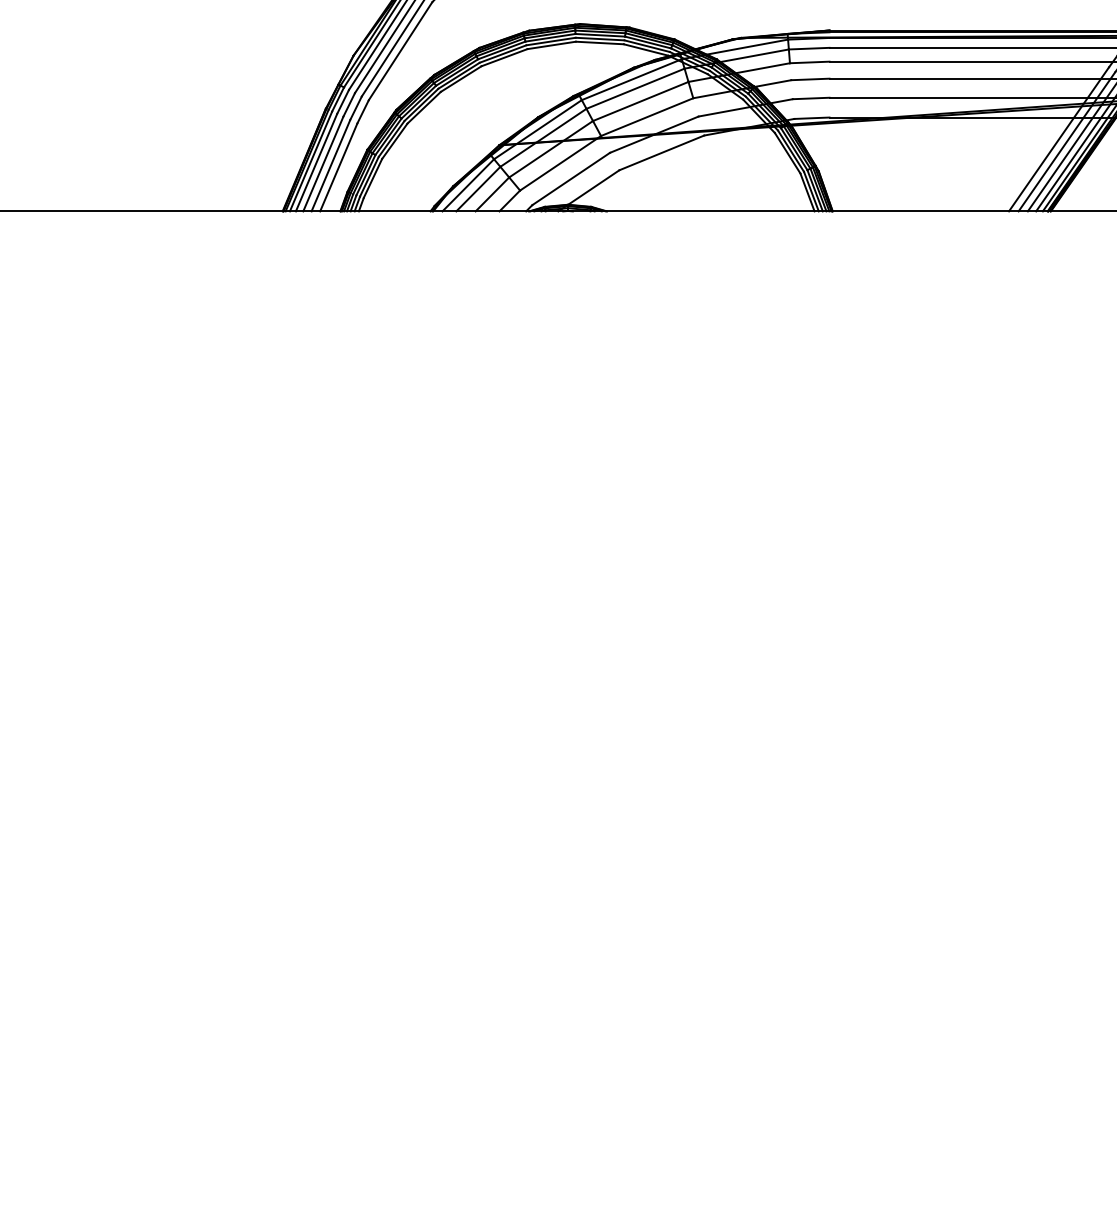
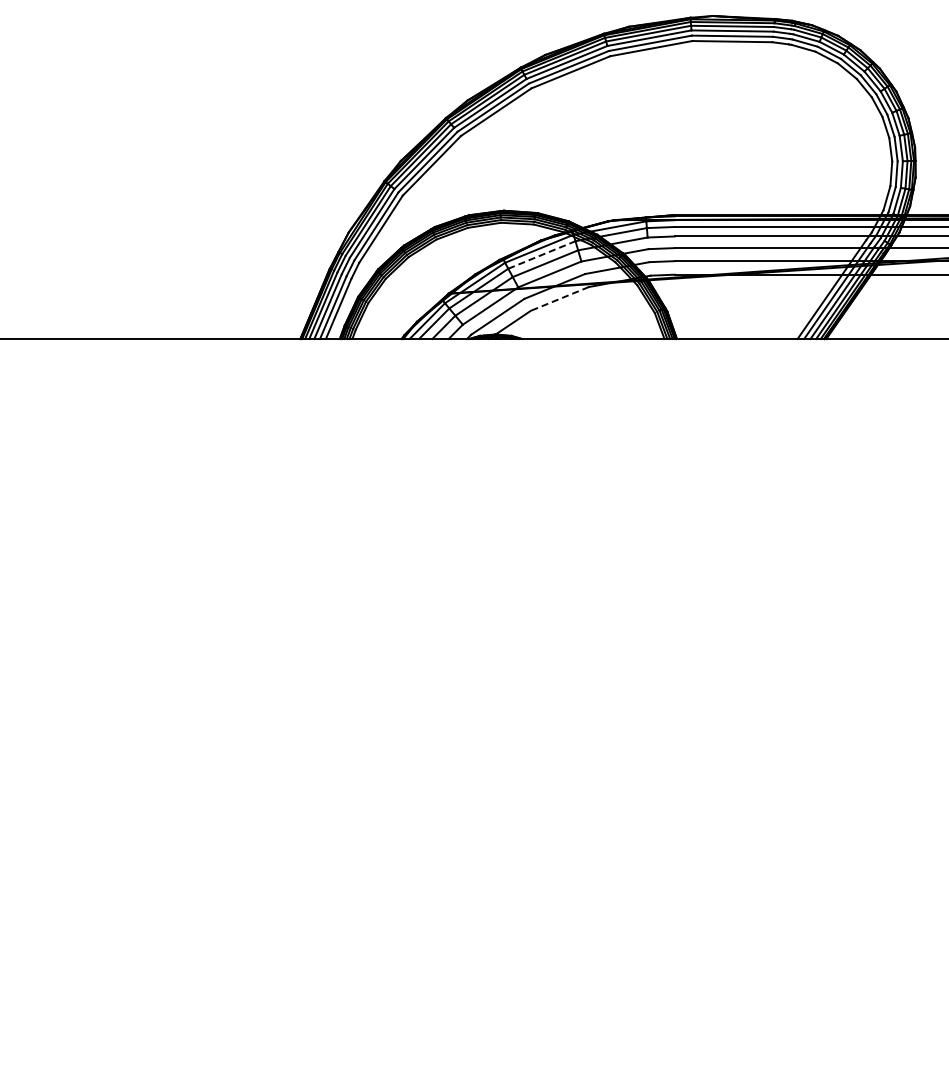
line: (636, 88) -> (542, 254), solid -> dashed
line: (661, 153) -> (559, 299), solid -> dashed

